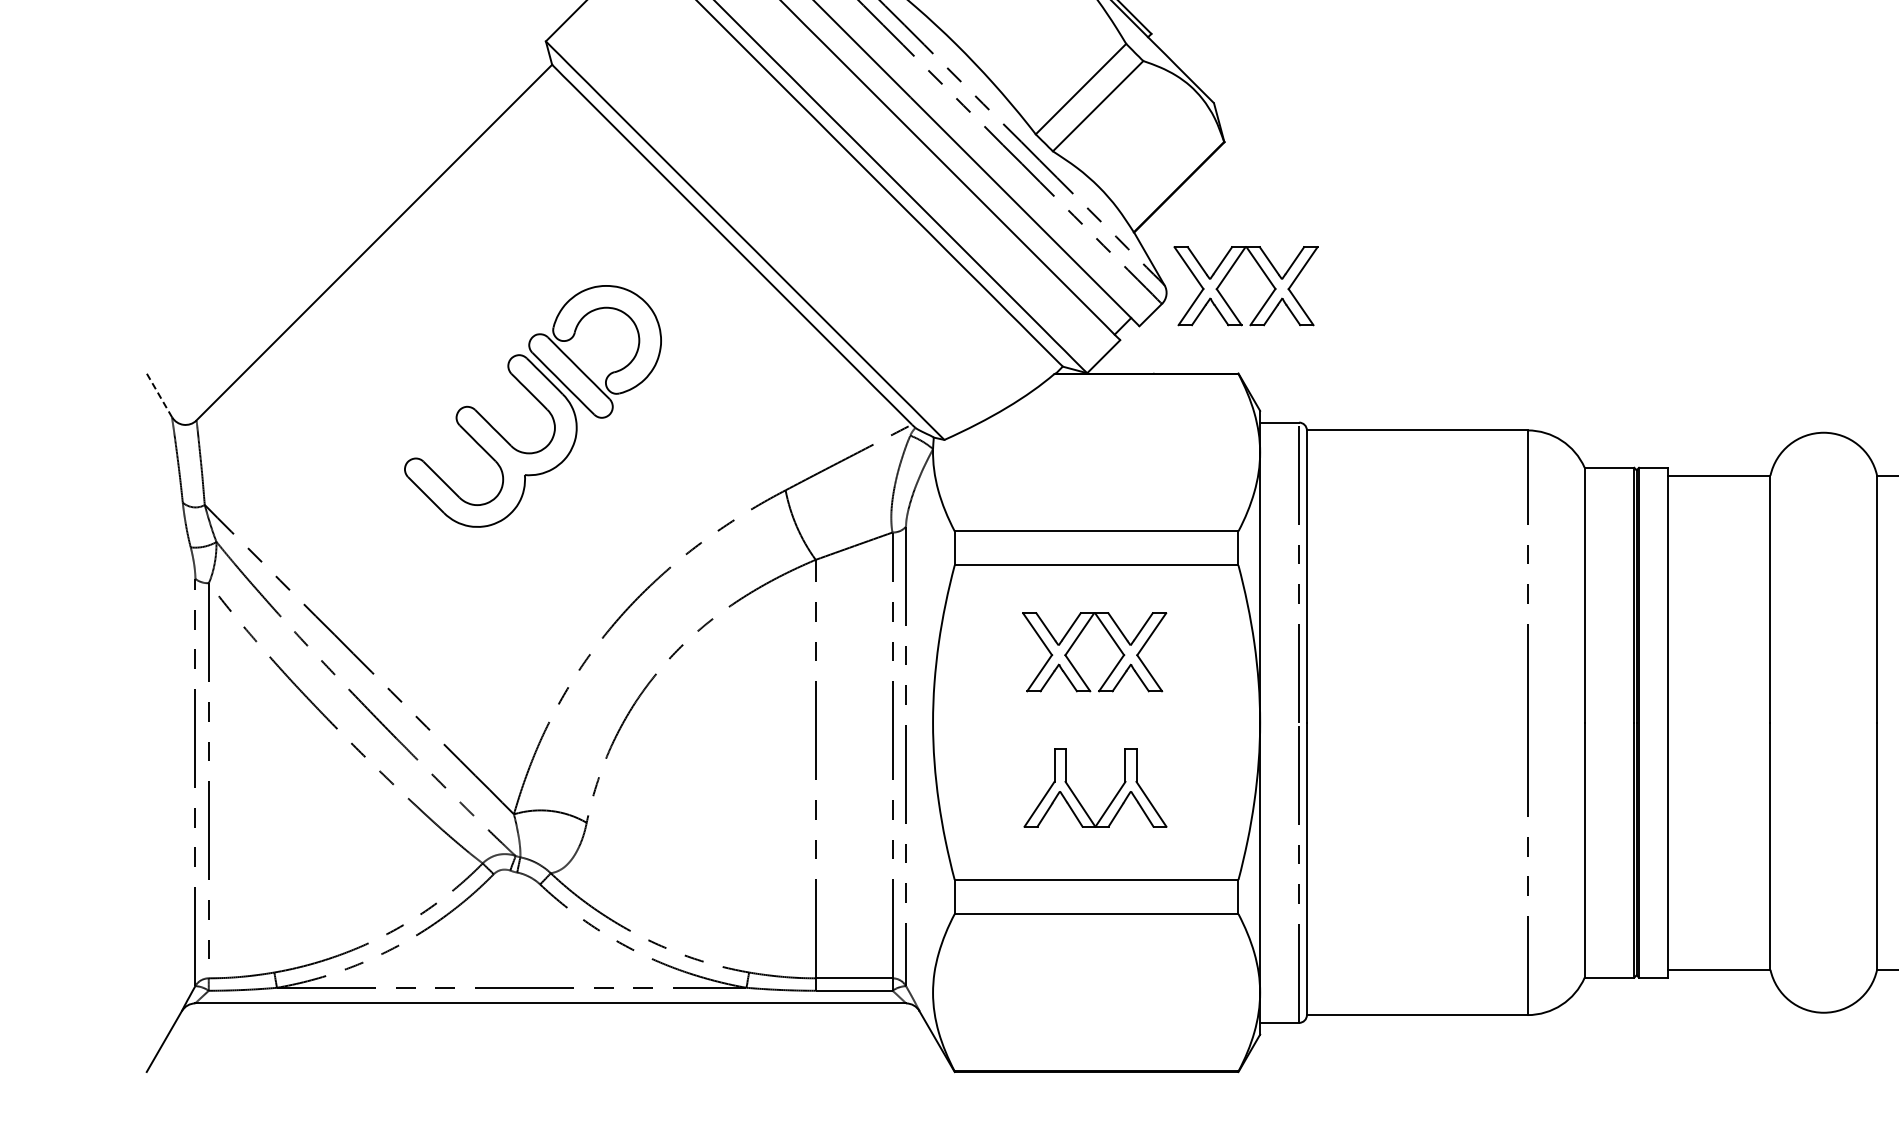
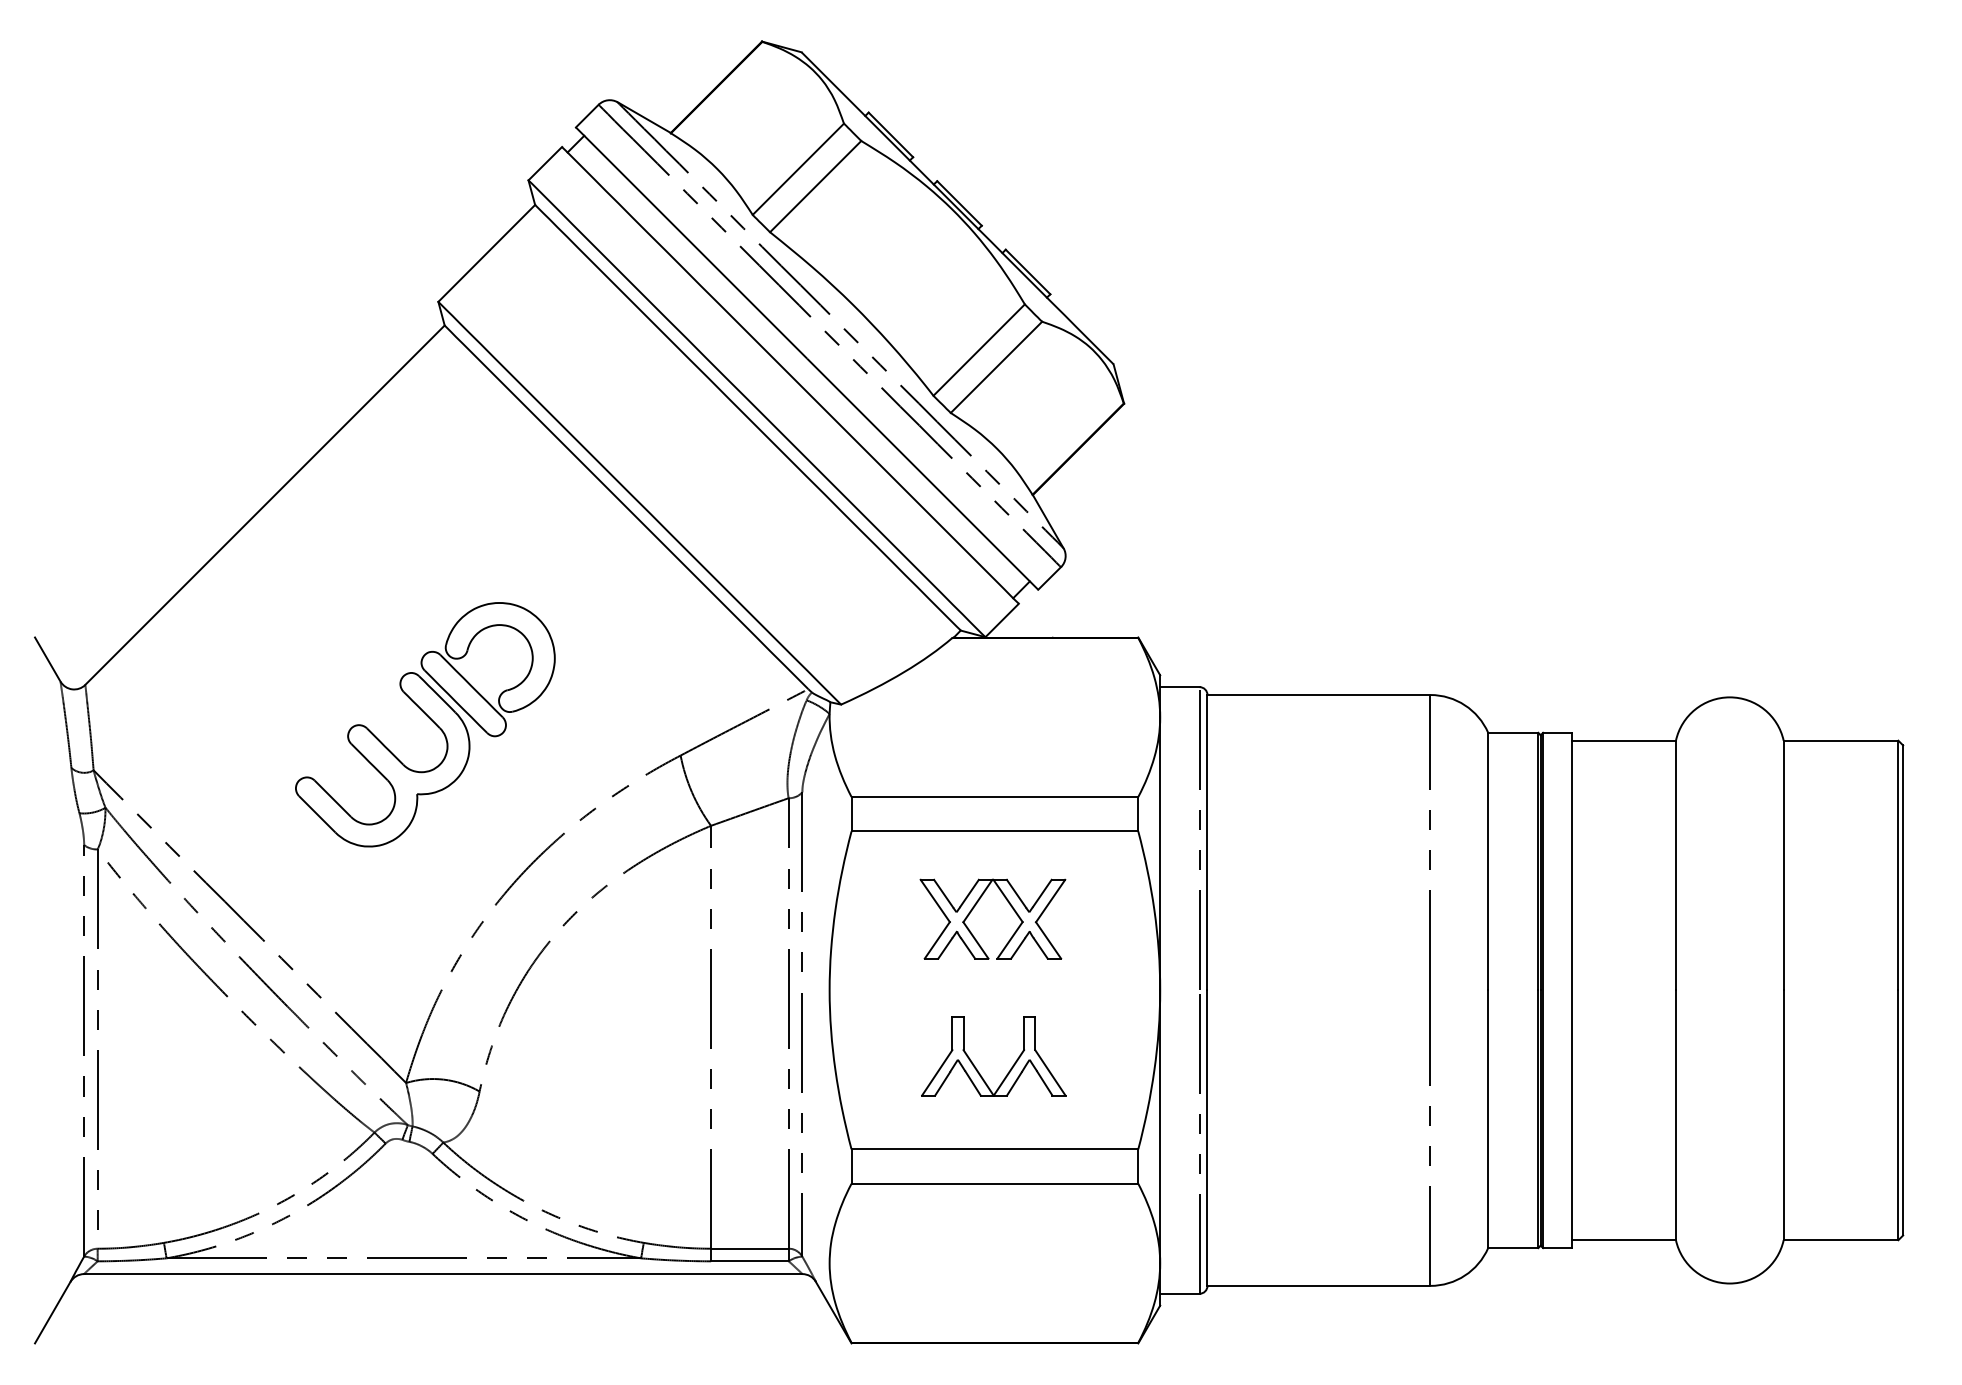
part: (1228, 273) -> (1128, 536), removed
line: (159, 395) -> (47, 659), dashed -> solid
part: (537, 401) -> (429, 719), moved

